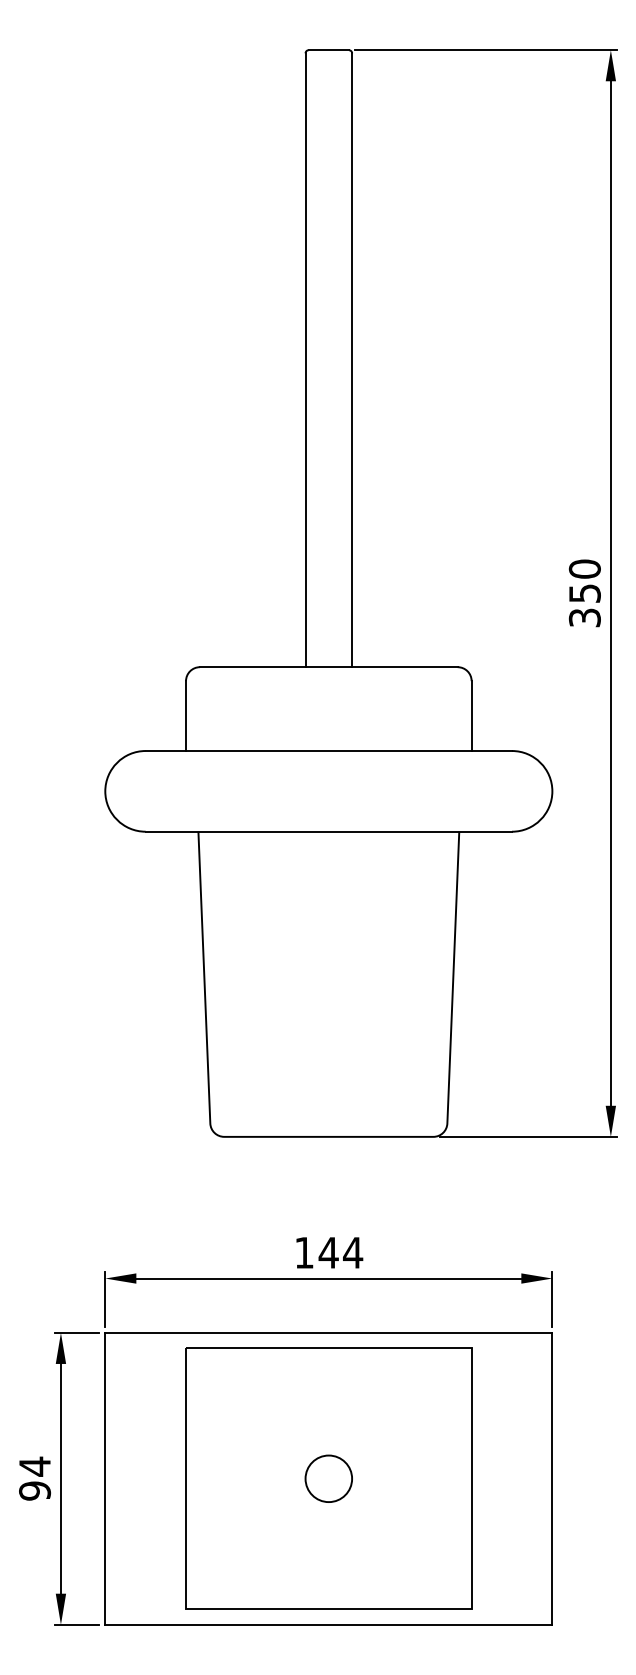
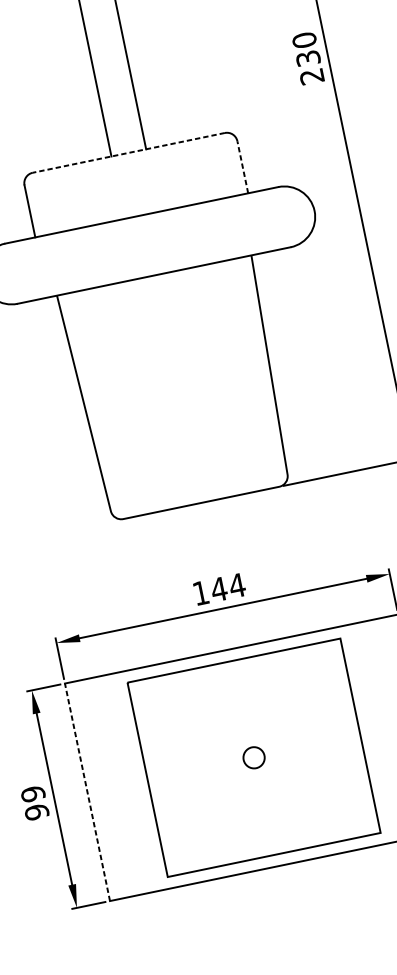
text: (584, 605) -> (309, 67), 350 -> 230
line: (328, 667) -> (128, 153), solid -> dashed
line: (471, 716) -> (242, 167), solid -> dashed
text: (35, 1466) -> (33, 793), 94 -> 99
line: (105, 1478) -> (87, 792), solid -> dashed
circle: (328, 1478) -> (253, 757), size x0.6

